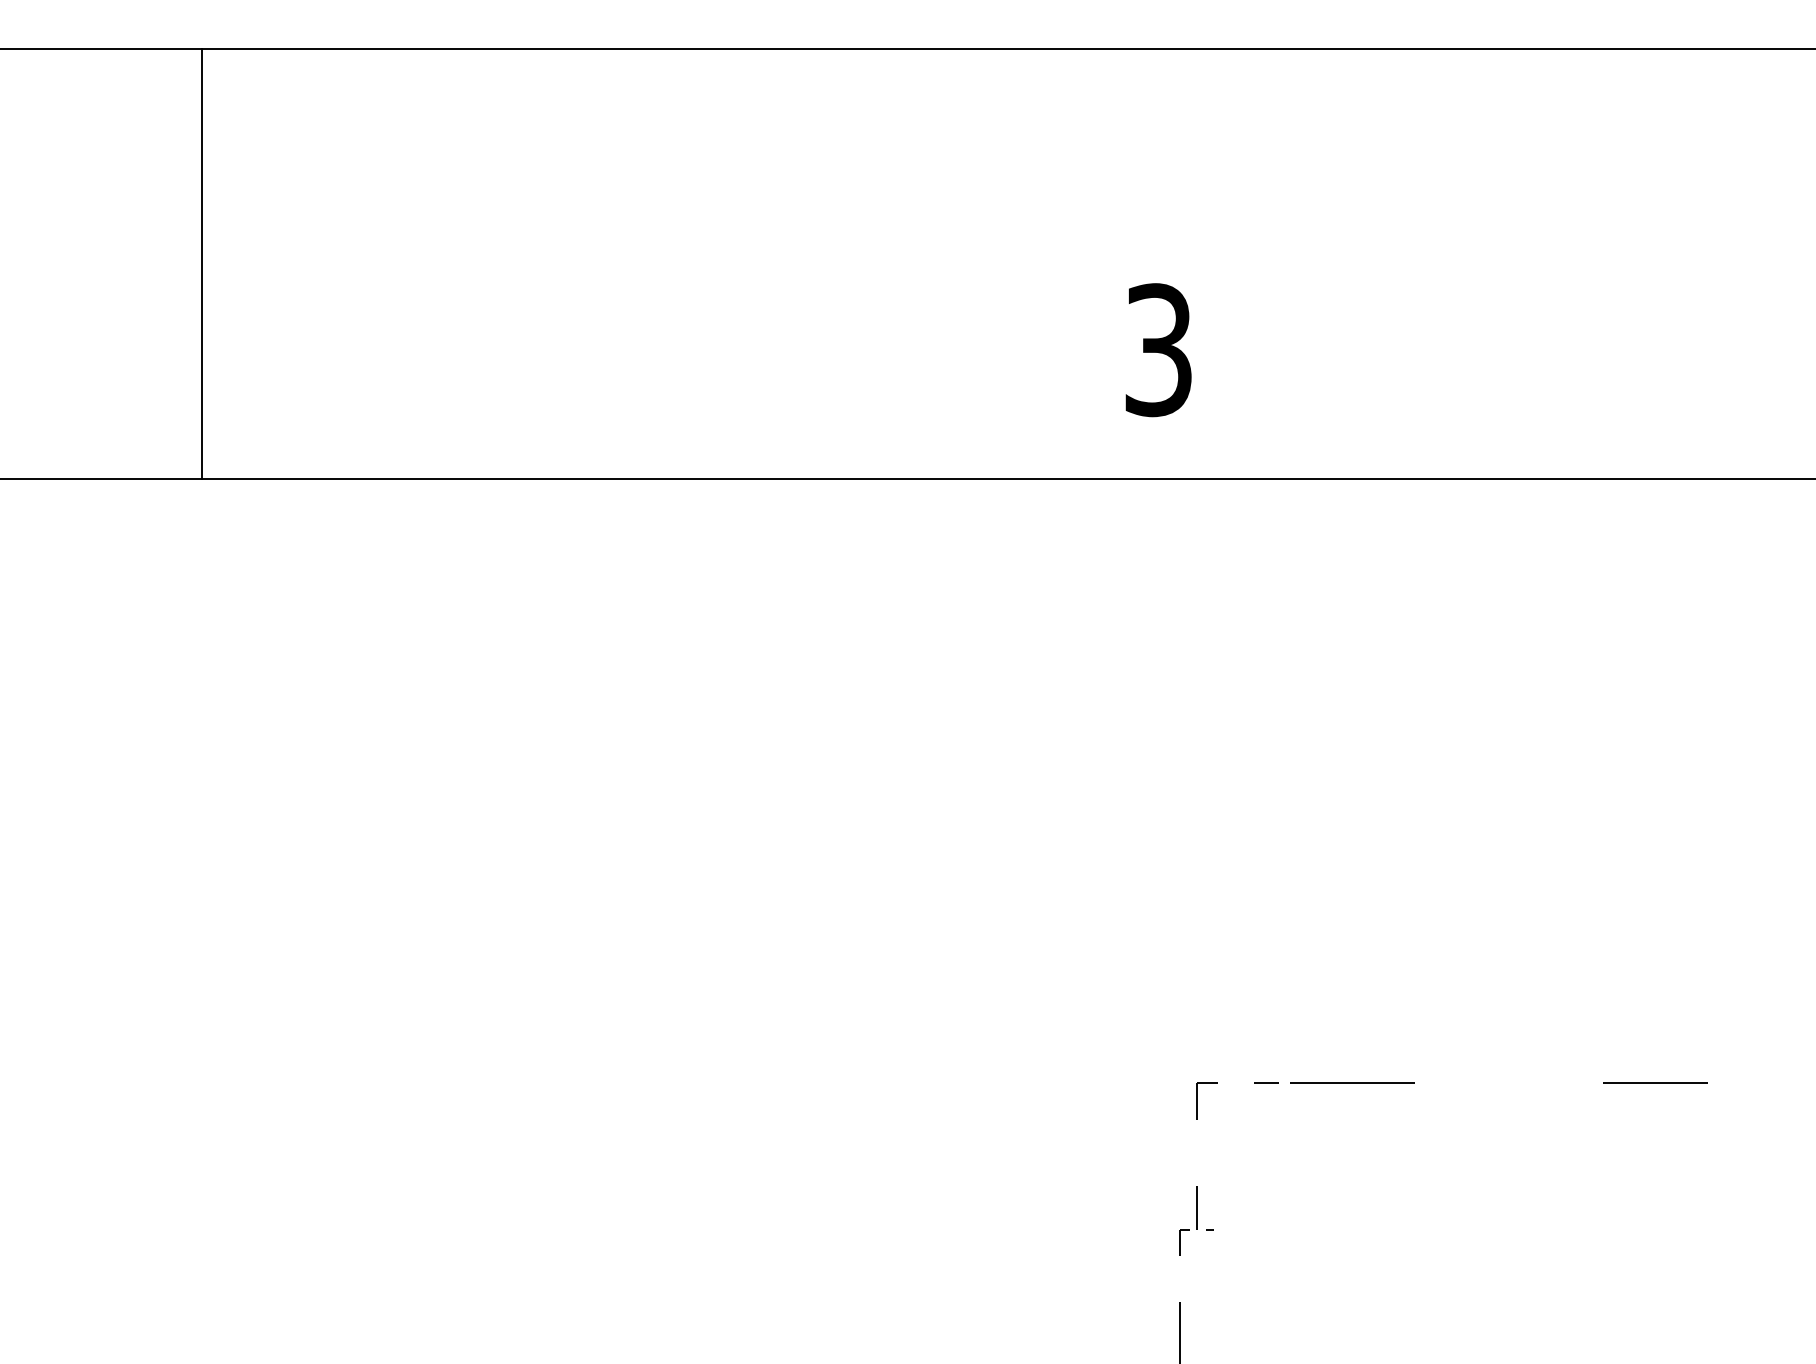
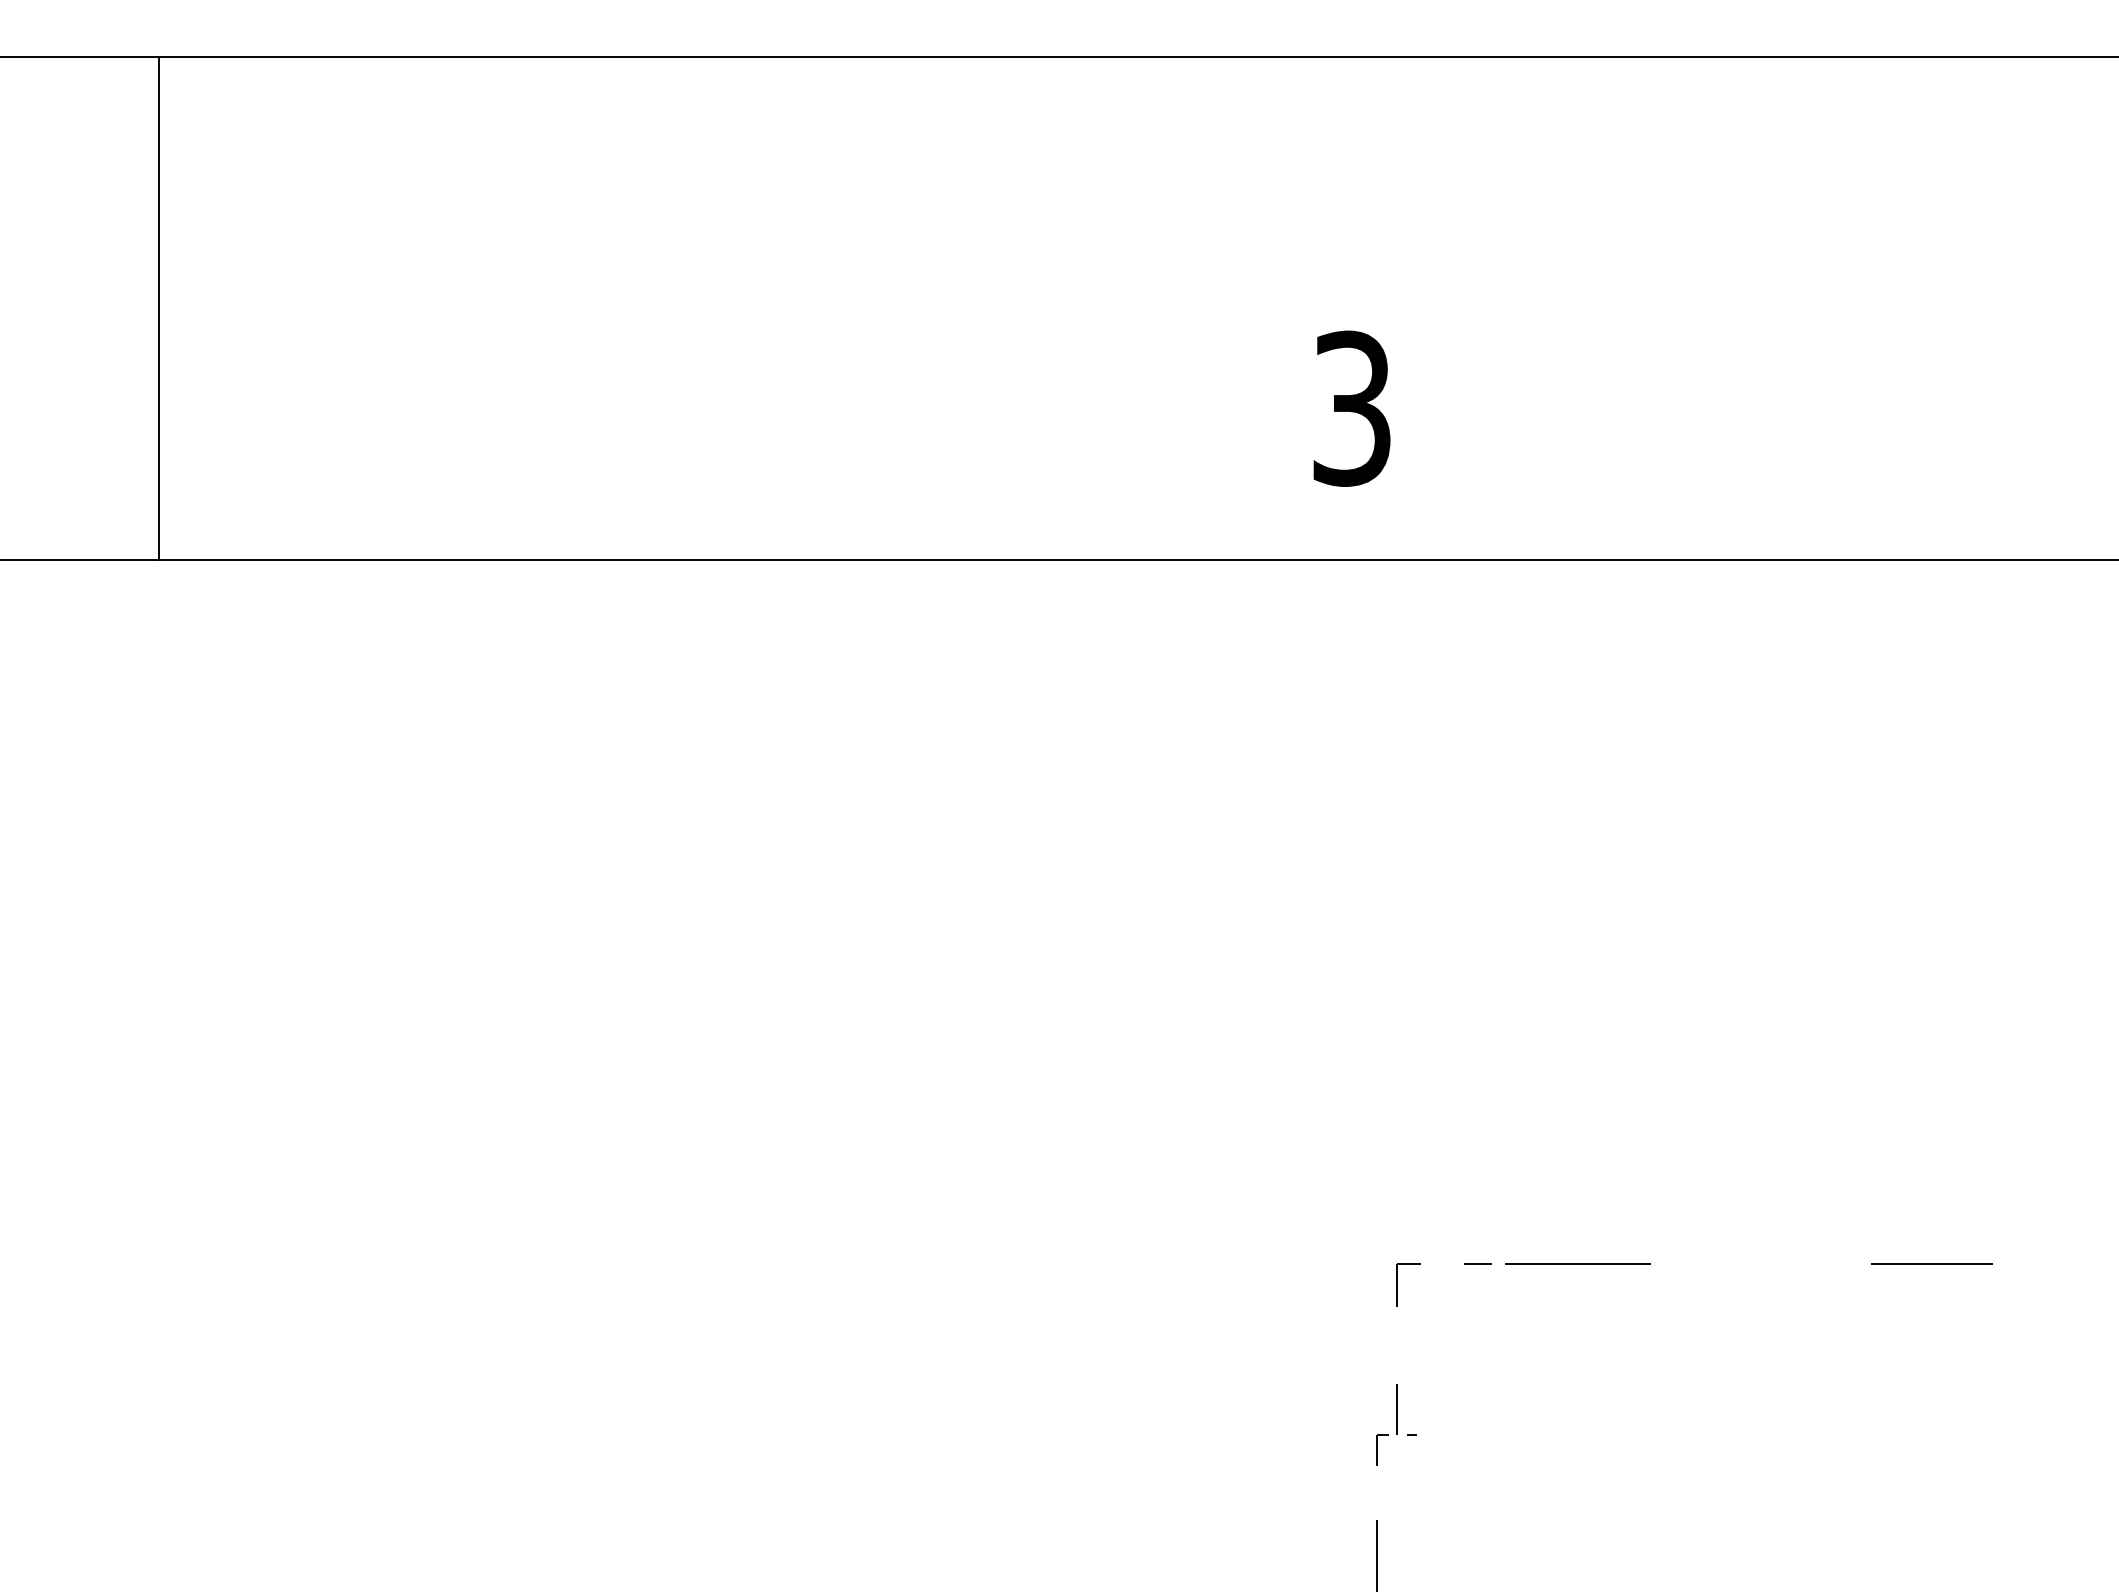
line: (201, 263) -> (159, 307), moved

